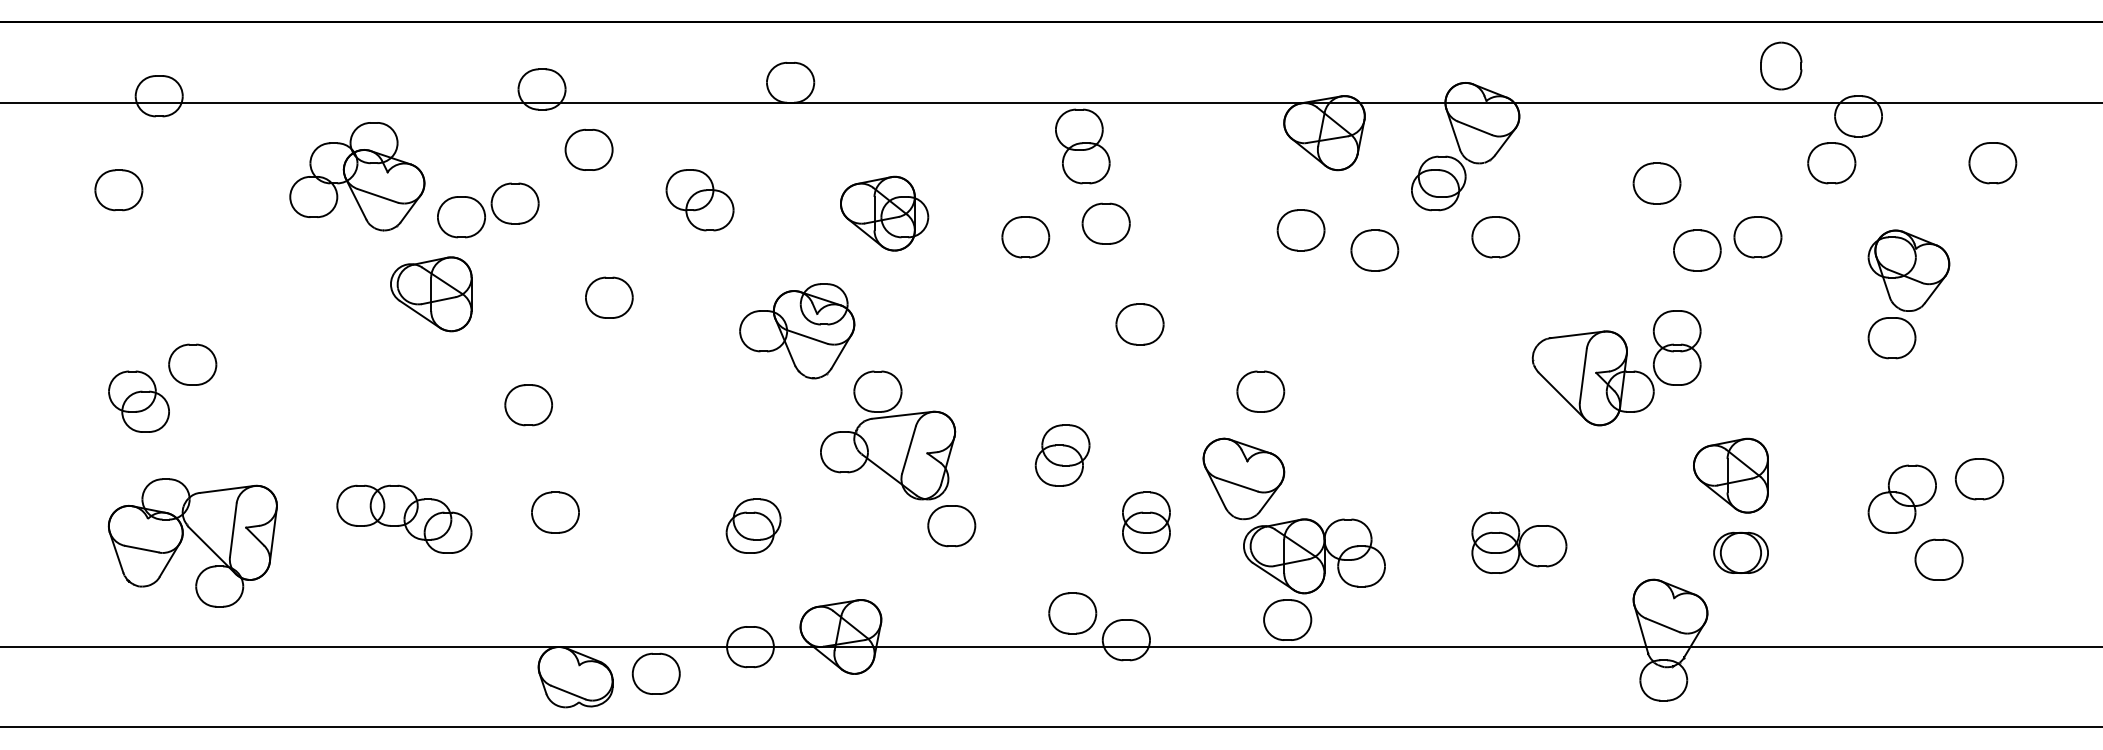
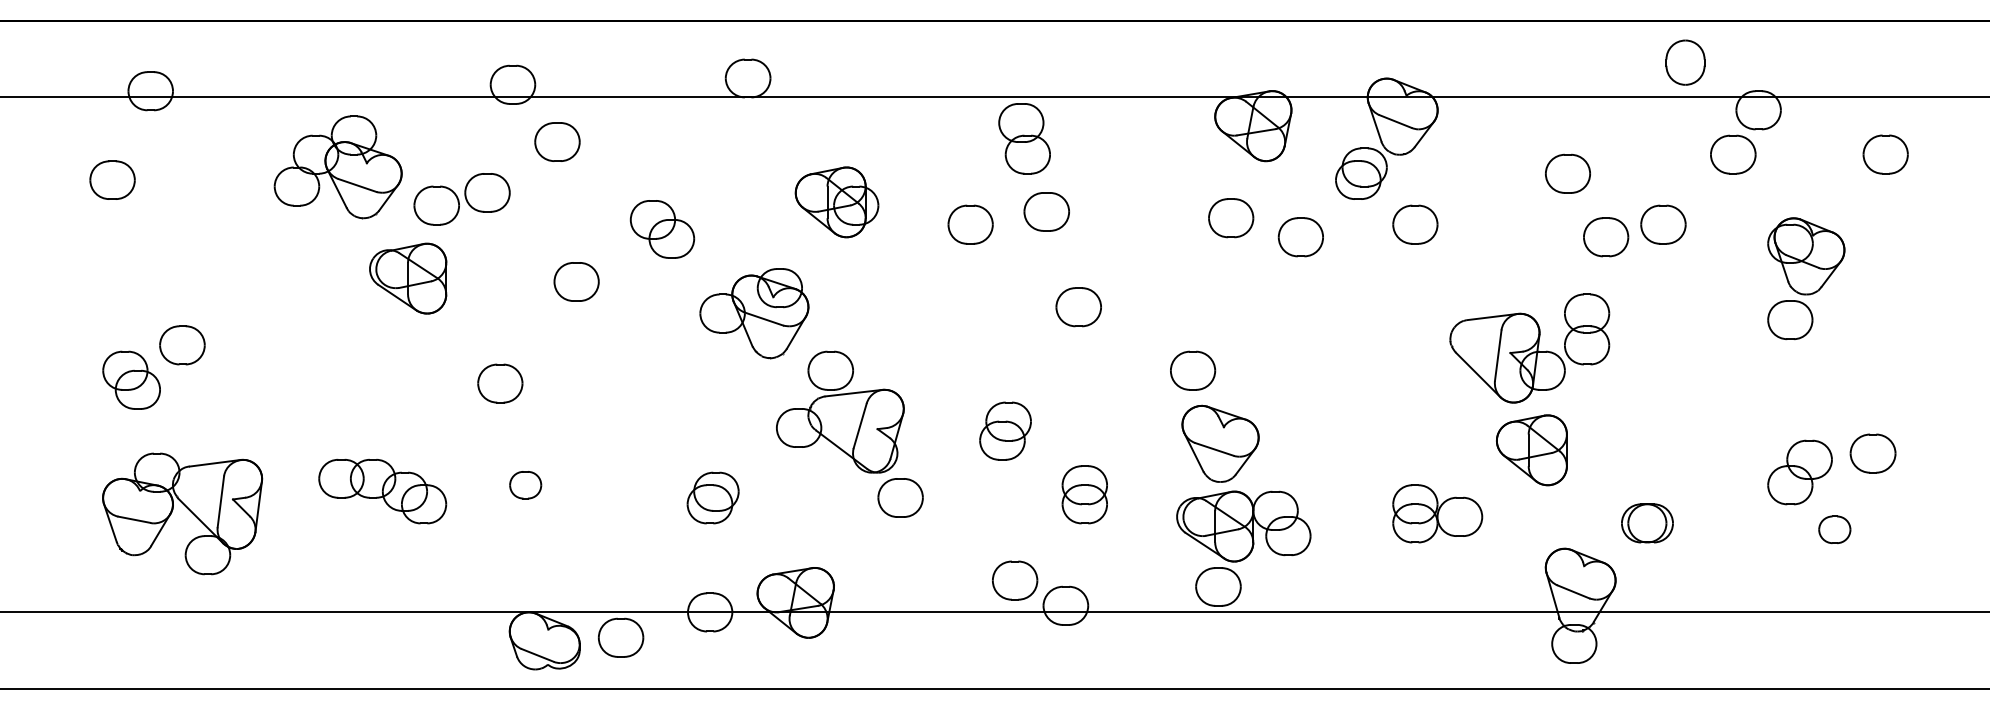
part: (699, 200) -> (661, 229), moved
part: (1730, 475) -> (1531, 450), moved
part: (1243, 478) -> (1220, 443), moved
part: (555, 512) -> (525, 485), size x0.7
part: (1938, 559) -> (1834, 529), size x0.7

